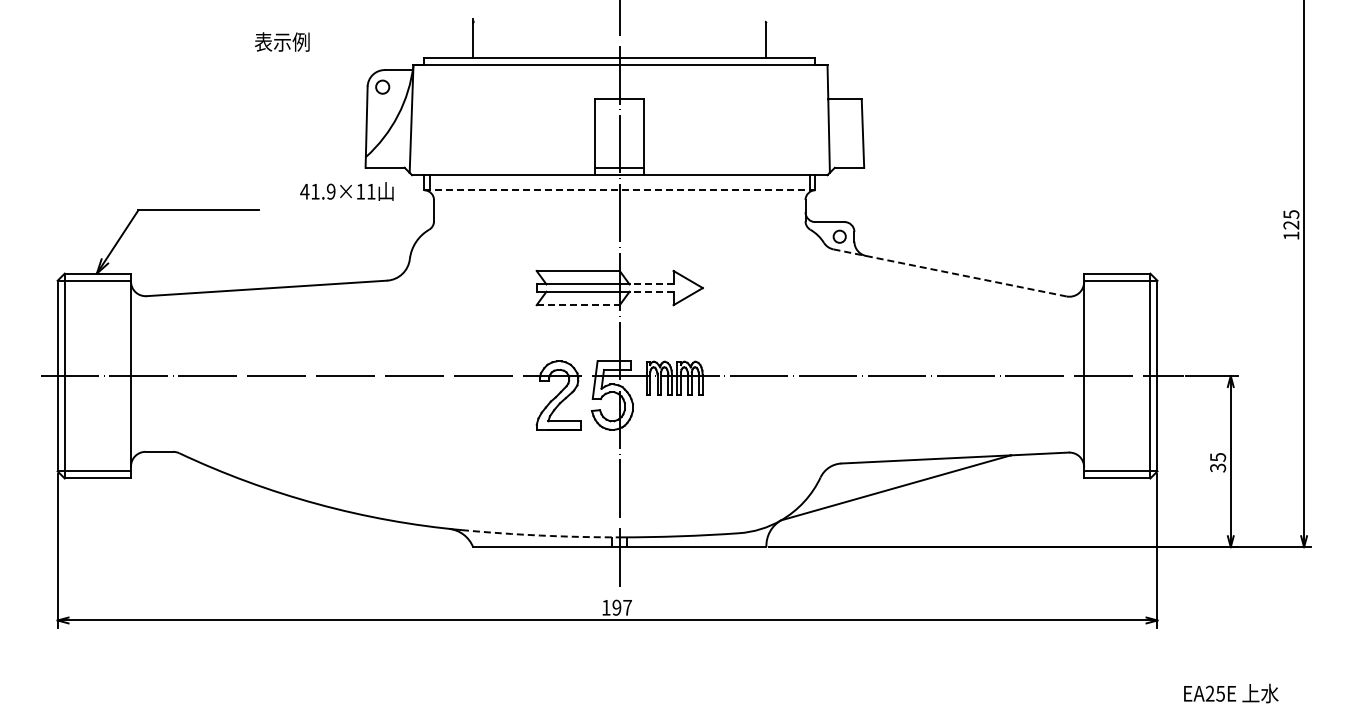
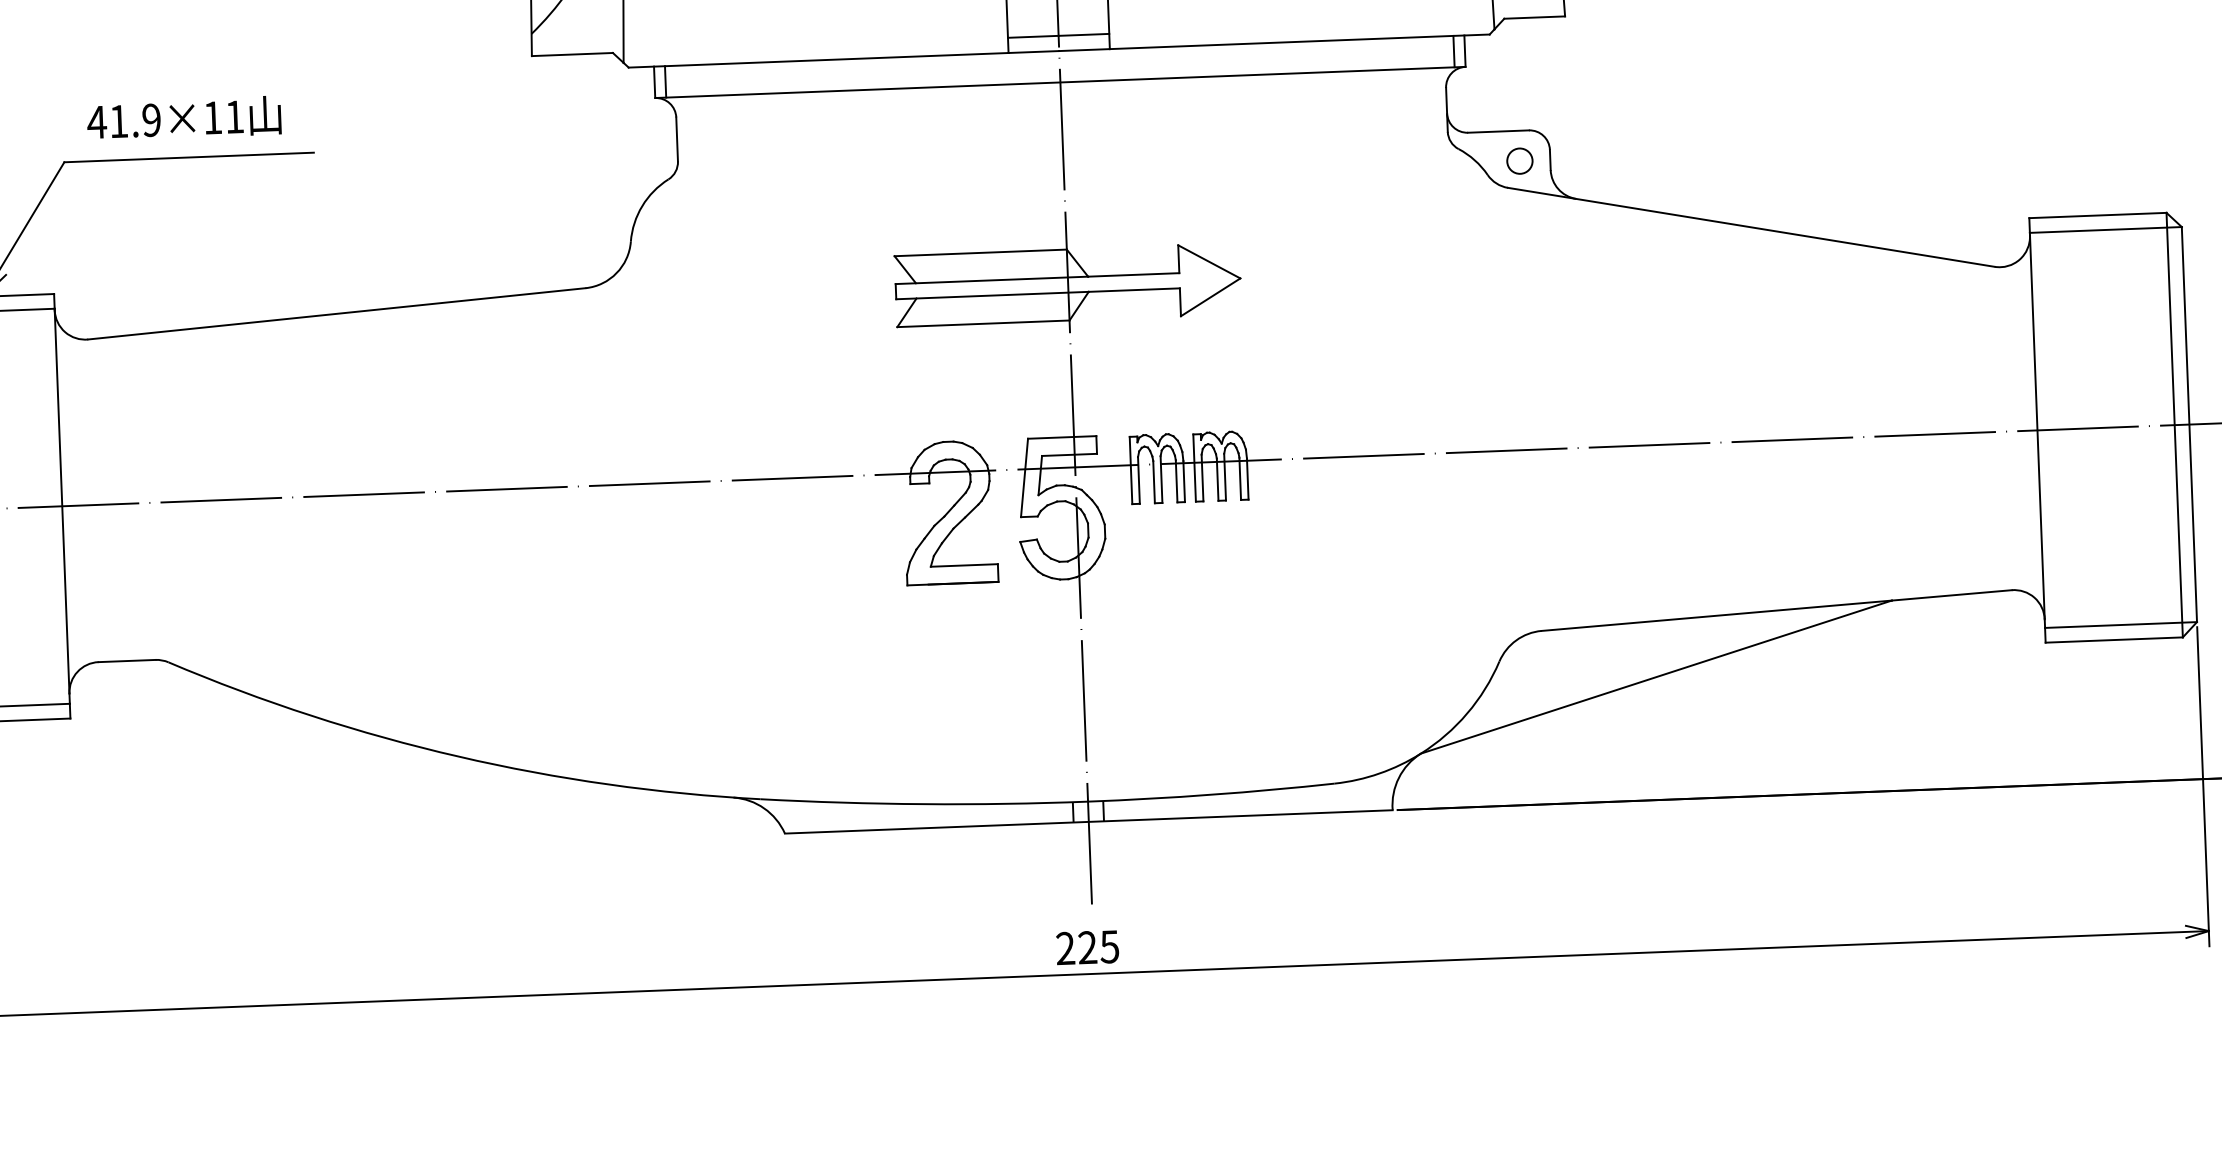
line: (619, 190) -> (1059, 82), dashed -> solid
text: (346, 191) -> (183, 118), moved
line: (950, 272) -> (1752, 226), dashed -> solid
line: (651, 284) -> (1133, 275), dashed -> solid
line: (651, 291) -> (1134, 289), dashed -> solid
line: (578, 305) -> (984, 324), dashed -> solid
arc: (540, 535) -> (923, 804), dashed -> solid
text: (616, 607) -> (1086, 947), 197 -> 225

